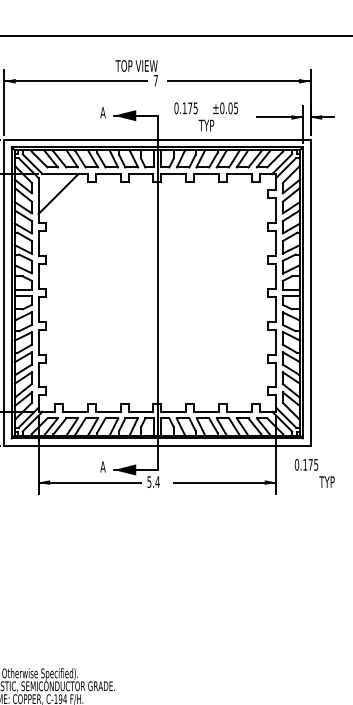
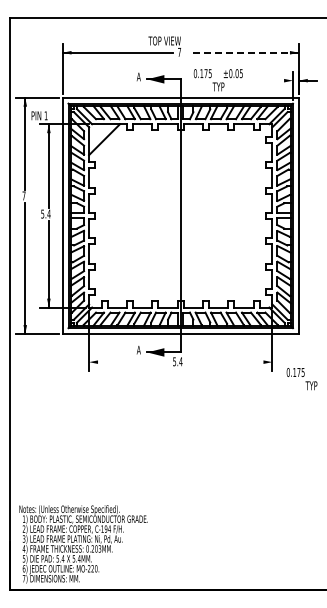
line: (238, 80) -> (243, 52), solid -> dashed
line: (279, 117) -> (274, 80), removed
text: (314, 473) -> (301, 379), moved
line: (89, 483) -> (128, 362), removed
line: (224, 483) -> (232, 362), removed

